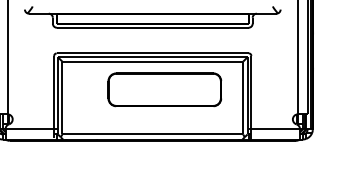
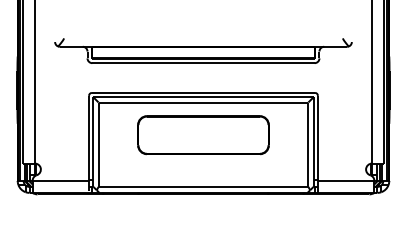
part: (164, 90) -> (203, 135), moved

